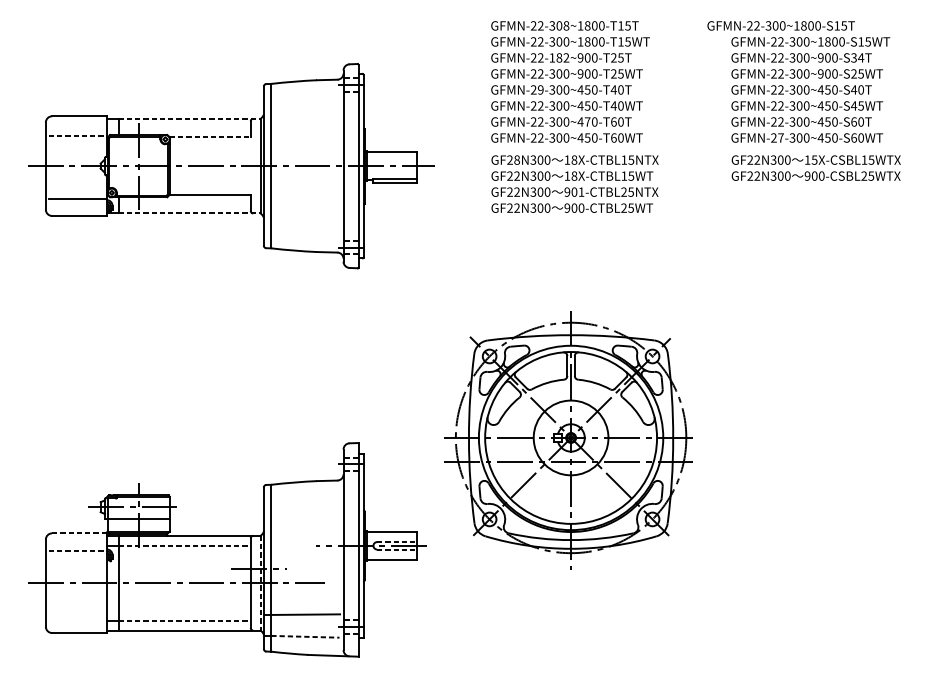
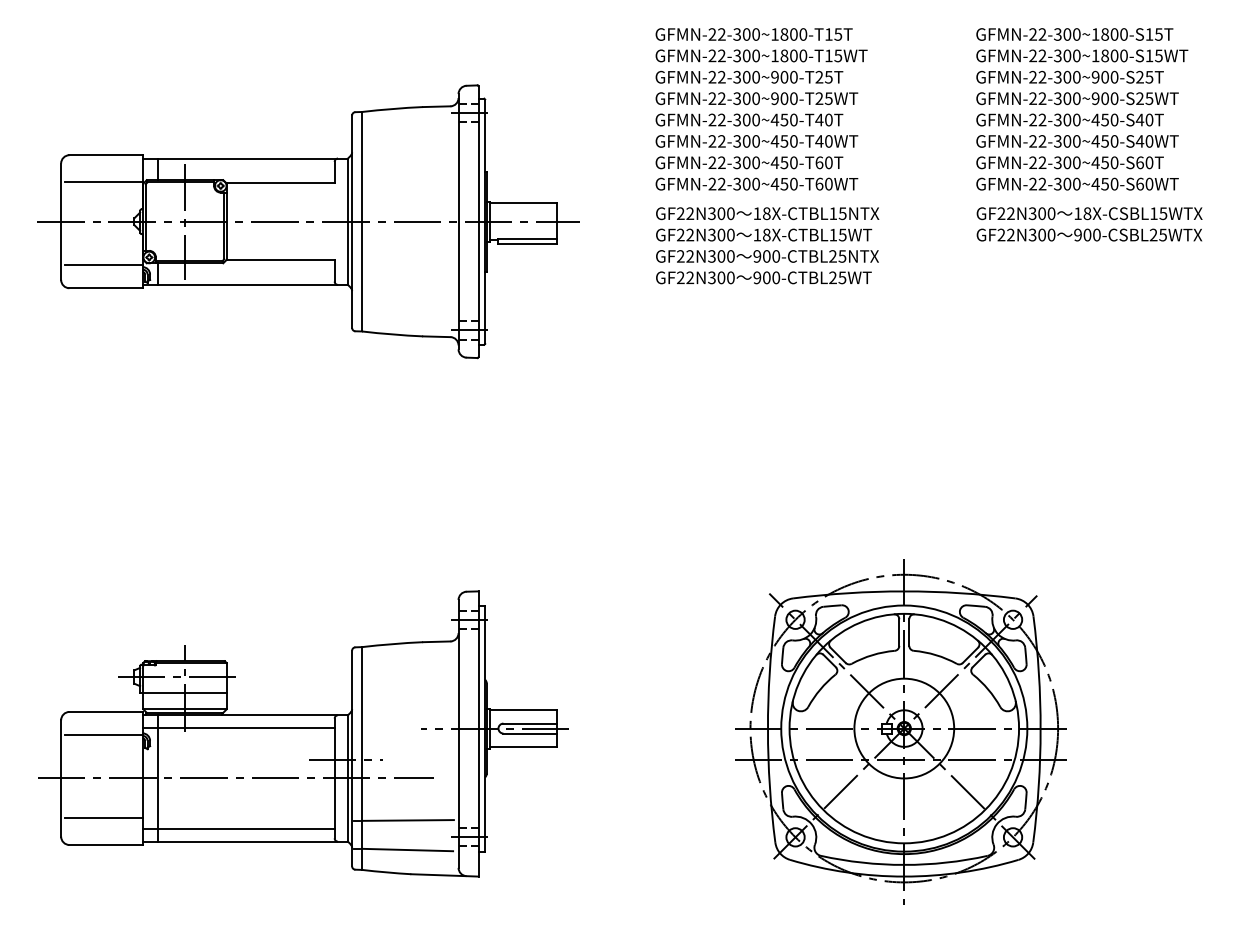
text: (566, 25) -> (755, 34), GFMN-22-308~1800-T15T -> GFMN-22-300~1800-T15T
text: (780, 25) -> (1074, 34), moved
text: (559, 57) -> (746, 76), GFMN-22-182~900-T25T -> GFMN-22-300~900-T25T
text: (857, 58) -> (1144, 77), GFMN-22-300~900-S34T -> GFMN-22-300~900-S25T
text: (540, 90) -> (721, 120), GFMN-29-300~450-T40T -> GFMN-22-300~450-T40T
text: (861, 106) -> (1149, 141), GFMN-22-300~450-S45WT -> GFMN-22-300~450-S40WT
line: (189, 118) -> (253, 158), dashed -> solid
text: (587, 121) -> (784, 162), GFMN-22-300~470-T60T -> GFMN-22-300~450-T60T
line: (77, 136) -> (103, 181), dashed -> solid
line: (210, 137) -> (281, 183), dashed -> solid
text: (780, 137) -> (1042, 183), GFMN-27-300~450-S60WT -> GFMN-22-300~450-S60WT
text: (517, 159) -> (690, 213), GF28N300 -> GF22N300
text: (814, 159) -> (1087, 213), 15X-CSBL15WTX -> 18X-CSBL15WTX
text: (581, 192) -> (776, 256), 901-CTBL25NTX -> 900-CTBL25NTX
line: (189, 213) -> (253, 284), dashed -> solid
part: (568, 440) -> (900, 731), moved
line: (79, 533) -> (106, 711), dashed -> solid
line: (397, 542) -> (530, 723), dashed -> solid
line: (185, 545) -> (247, 728), dashed -> solid
line: (397, 549) -> (530, 733), dashed -> solid
line: (77, 551) -> (103, 735), dashed -> solid
line: (260, 583) -> (347, 778), dashed -> solid
line: (77, 613) -> (103, 818), added
line: (185, 620) -> (247, 828), dashed -> solid
line: (305, 637) -> (407, 850), dashed -> solid

